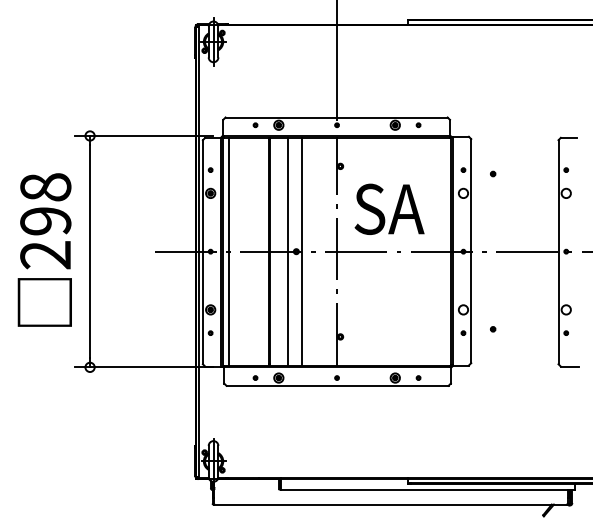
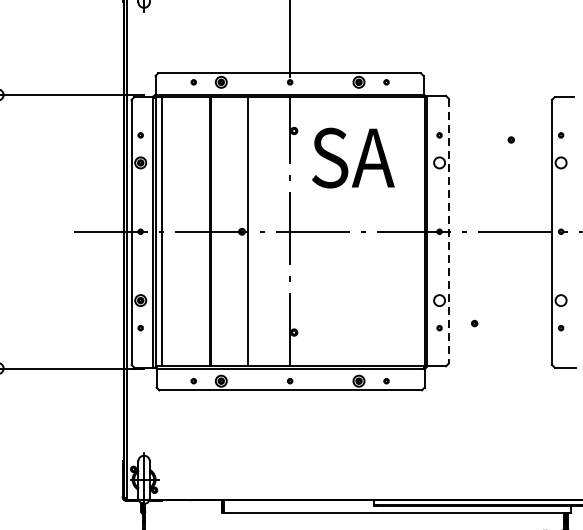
part: (493, 173) -> (511, 139), moved
text: (389, 208) -> (353, 157), moved
line: (287, 251) -> (231, 231), removed
line: (471, 251) -> (449, 231), solid -> dashed

